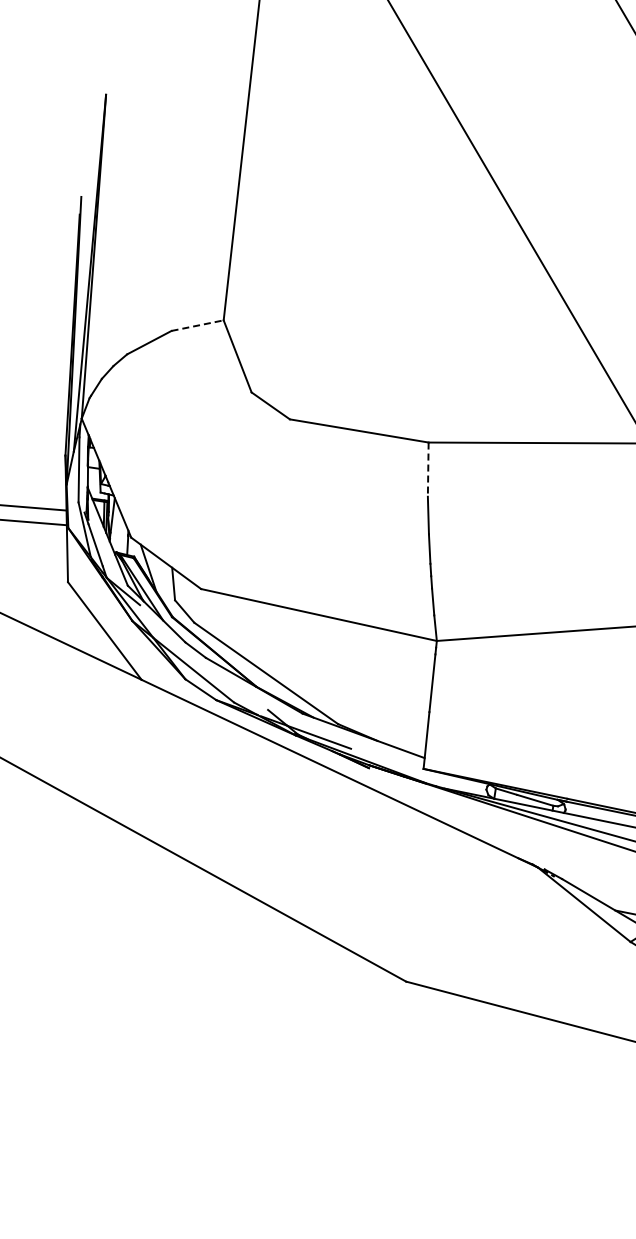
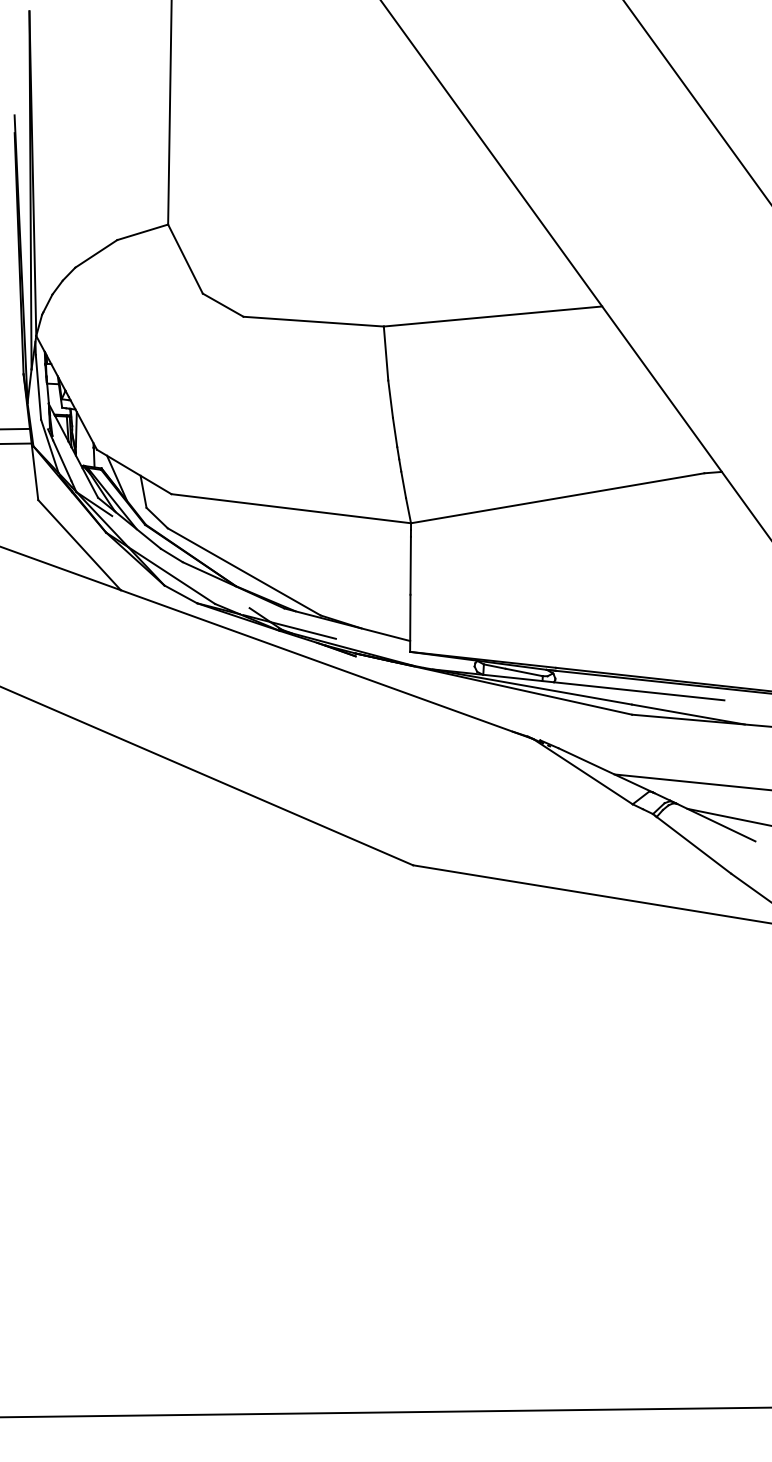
line: (197, 325) -> (142, 232), dashed -> solid
line: (428, 470) -> (386, 354), dashed -> solid

